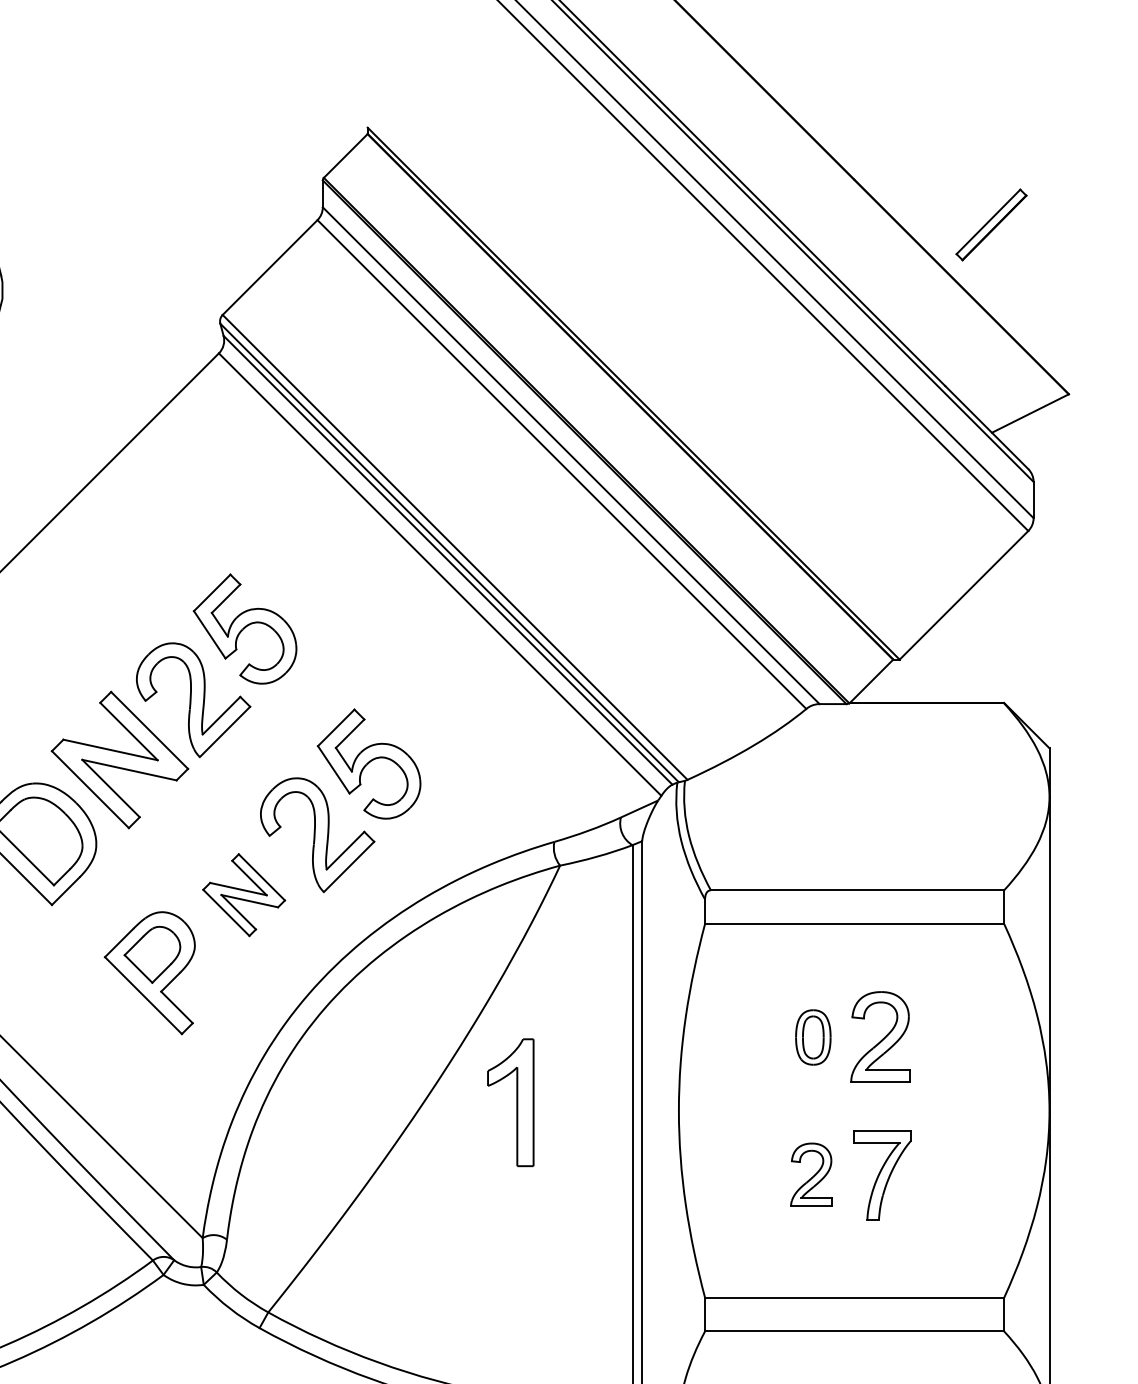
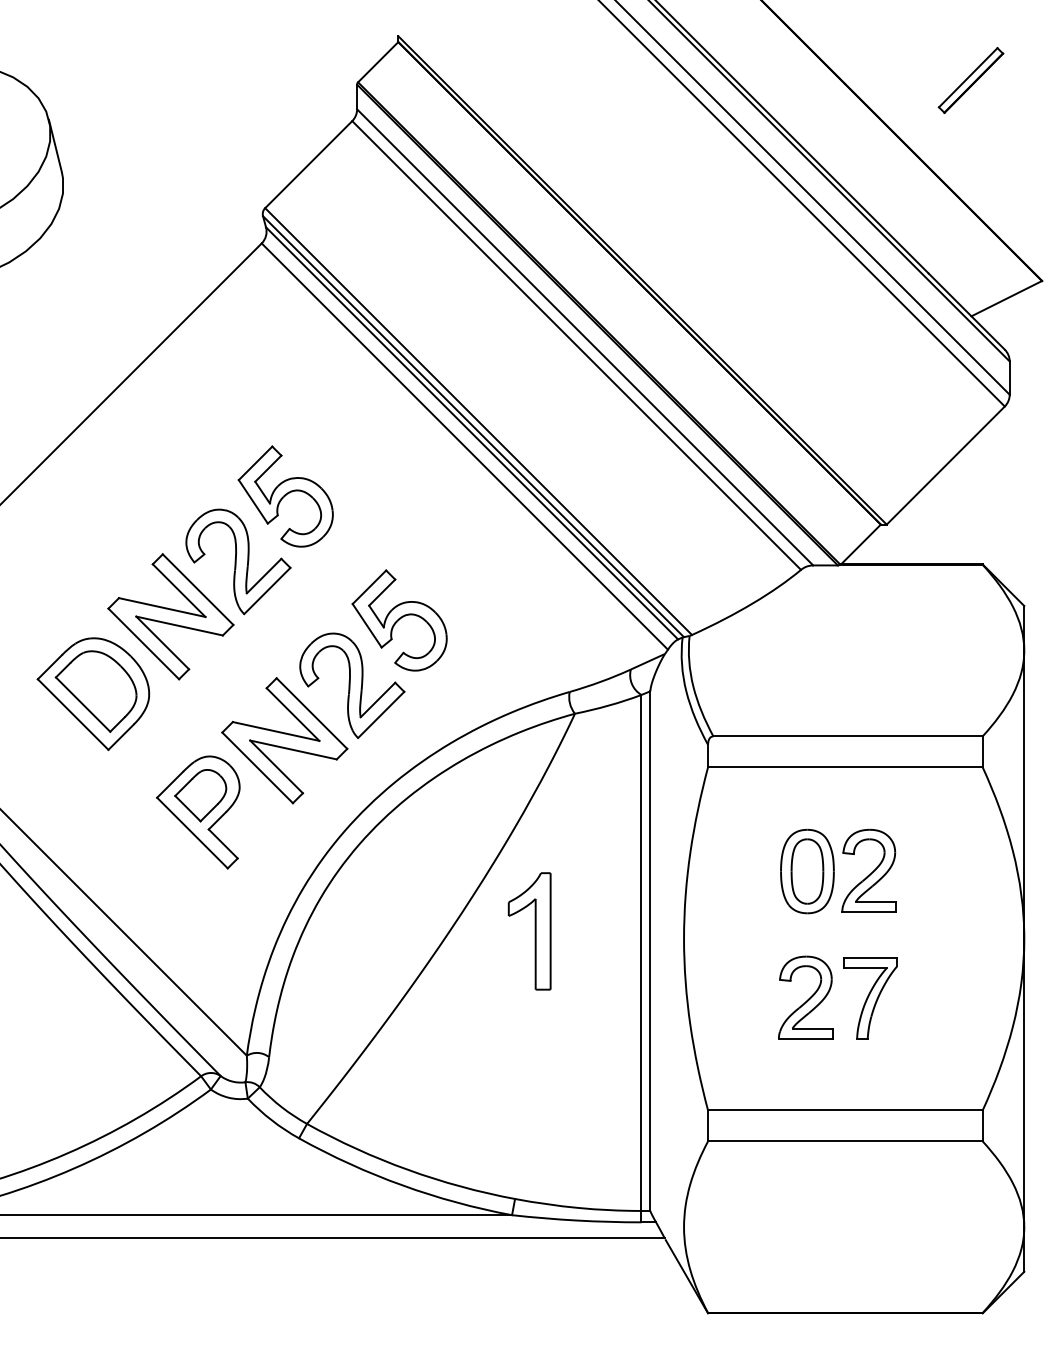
part: (990, 224) -> (970, 80), moved
part: (243, 894) -> (284, 740), size x1.67
part: (813, 1037) -> (807, 871), size x1.67
part: (811, 1174) -> (805, 997), size x1.43

